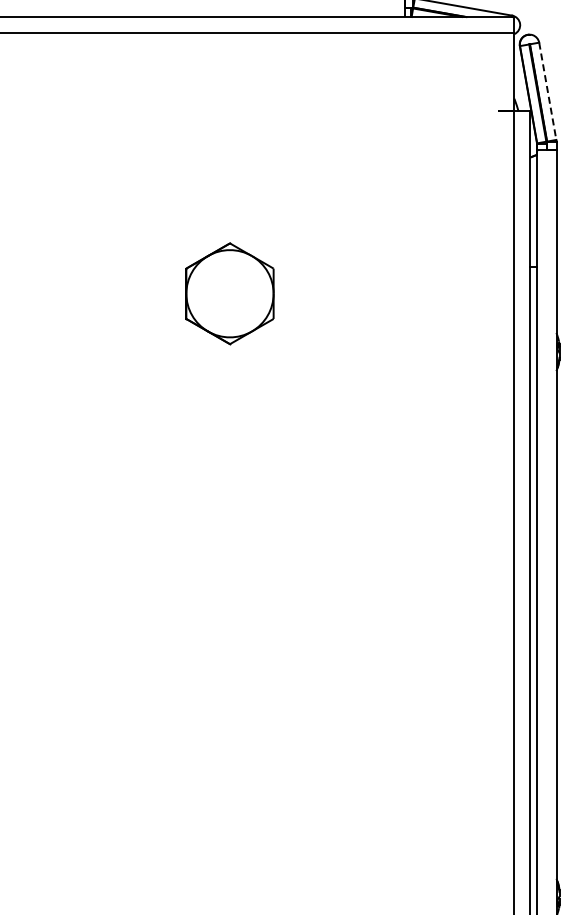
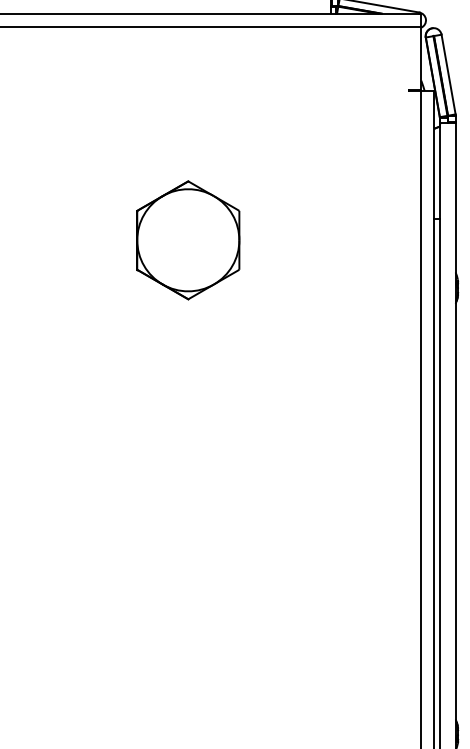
line: (547, 91) -> (448, 74), dashed -> solid
part: (229, 293) -> (187, 240), size x1.43

